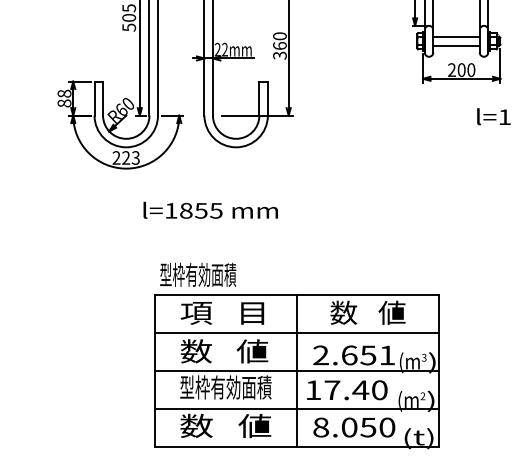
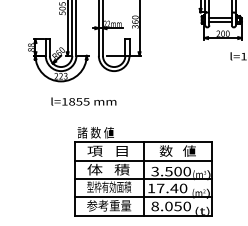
text: (209, 210) -> (83, 101), moved
text: (197, 274) -> (95, 132), 型枠有効面積 -> 諸 数 値
text: (224, 350) -> (108, 169), 数   値 -> 体   積
text: (352, 355) -> (170, 171), 2.651 -> 3.500
text: (226, 425) -> (109, 205), 数   値 -> 参考重量

